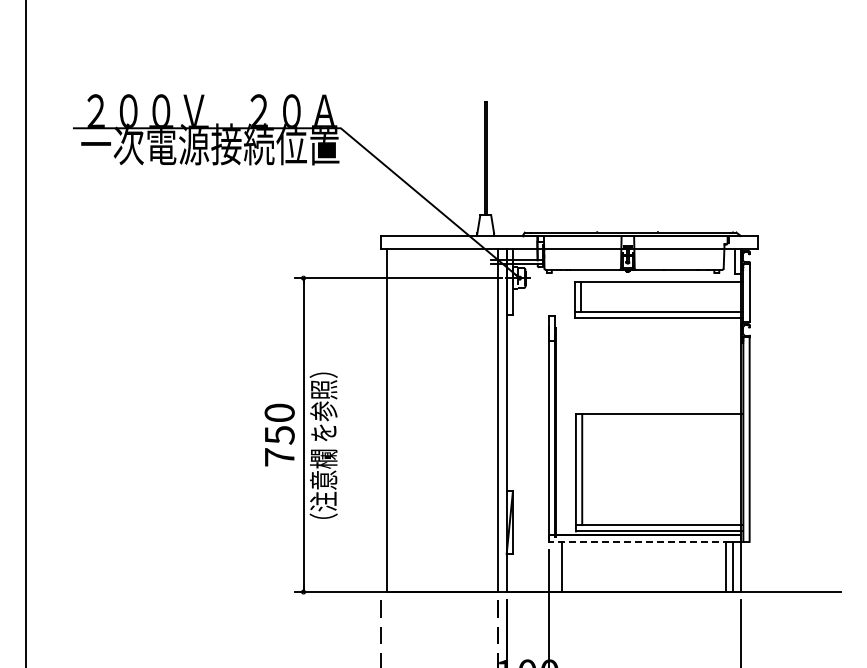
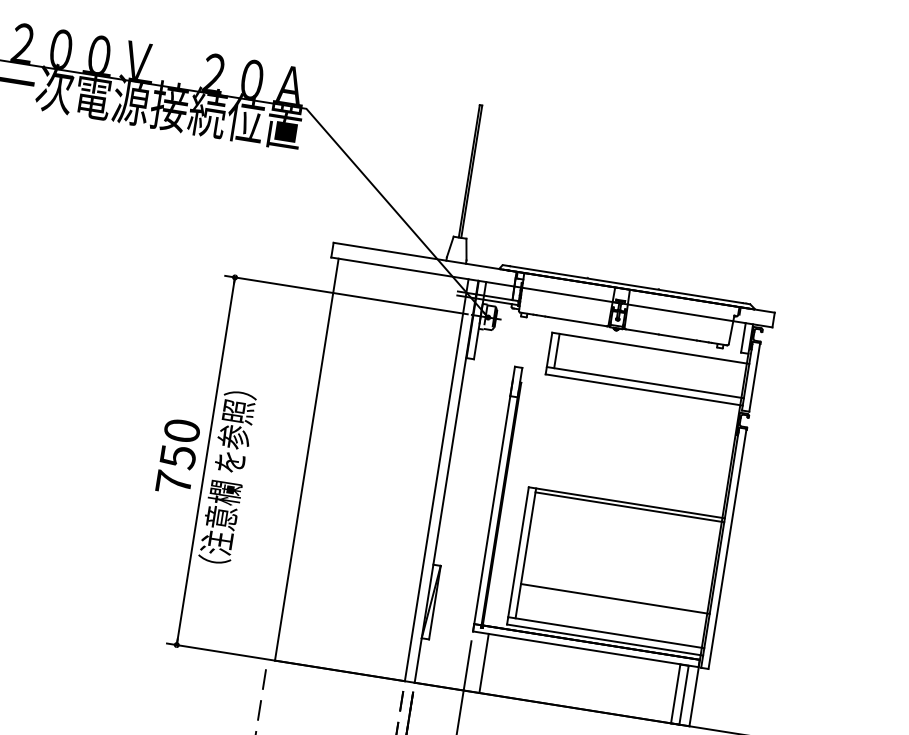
line: (662, 417) -> (629, 507), added
line: (662, 495) -> (615, 598), added
line: (644, 541) -> (585, 649), dashed -> solid

